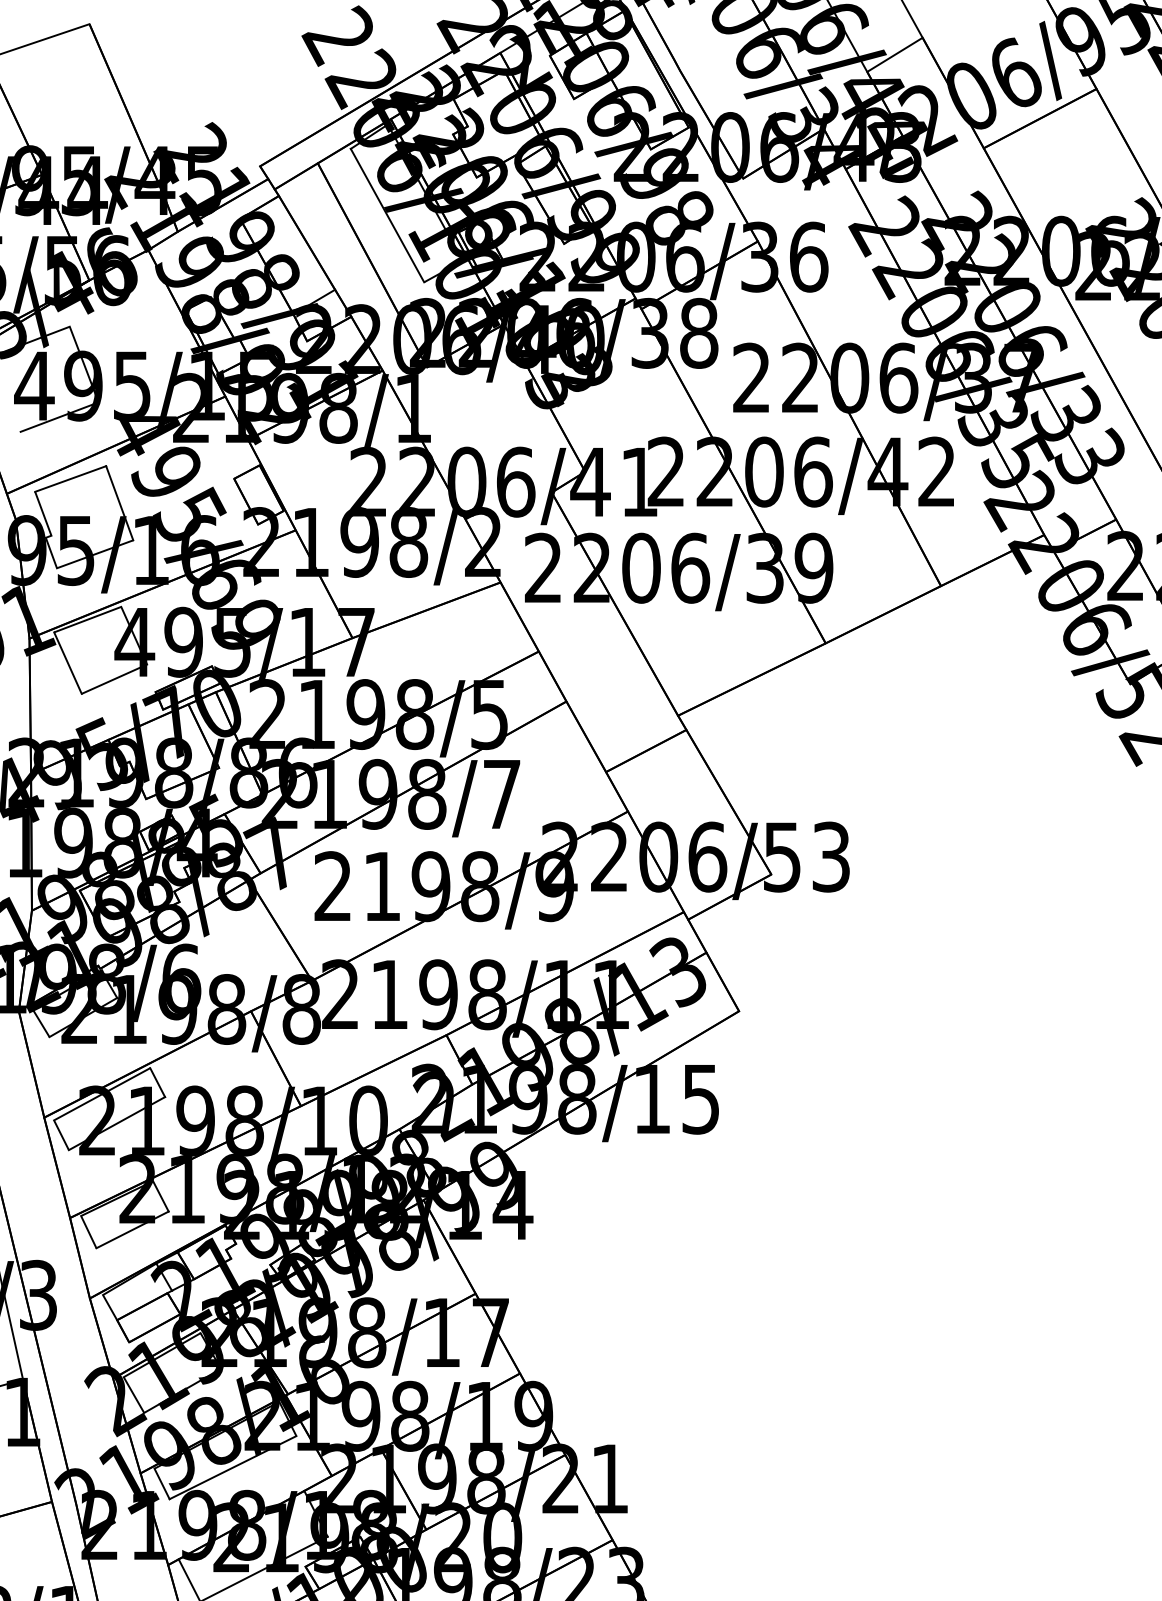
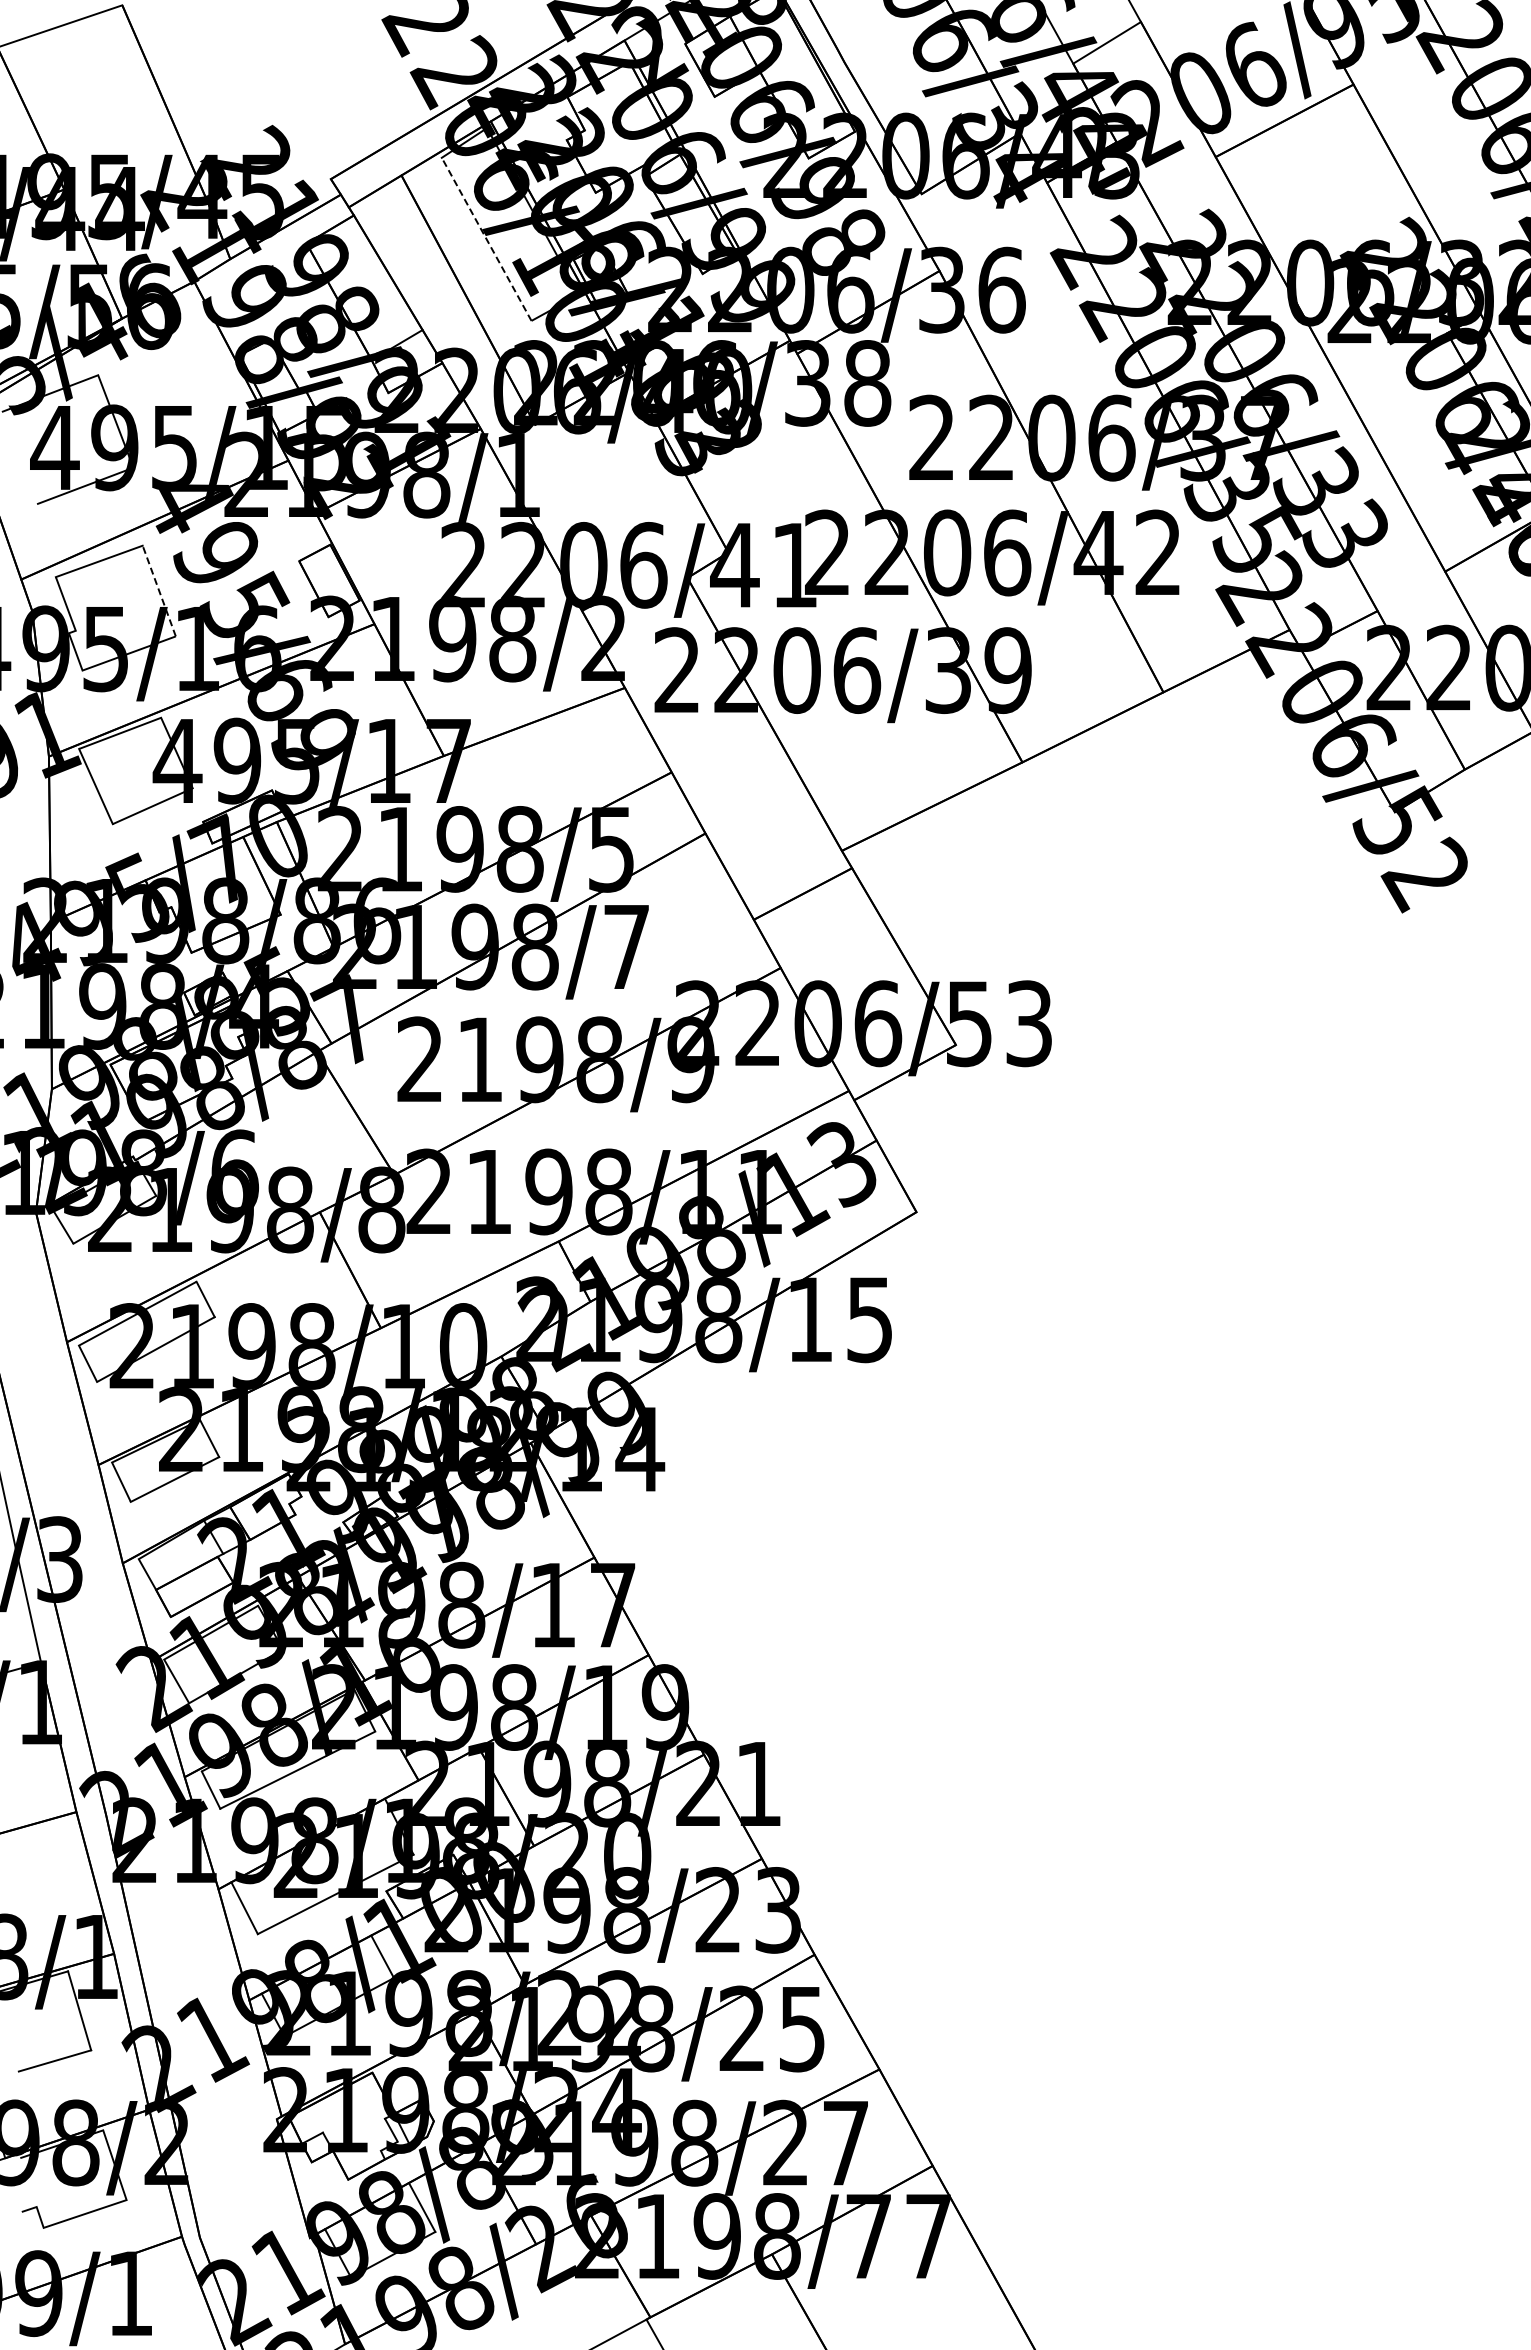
line: (387, 214) -> (486, 238), solid -> dashed
line: (119, 502) -> (159, 590), solid -> dashed

